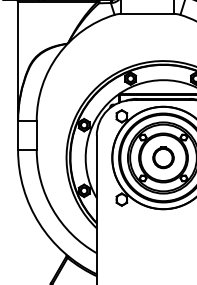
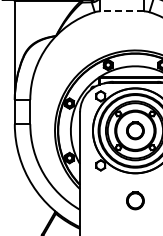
line: (147, 14) -> (122, 11), solid -> dashed
part: (163, 241) -> (135, 200), added

